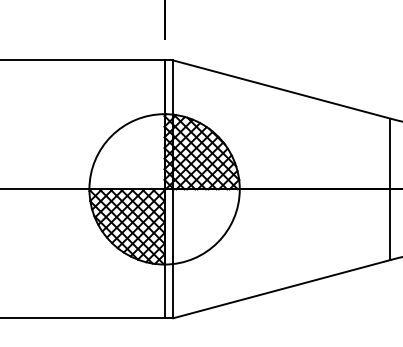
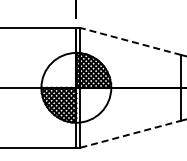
line: (281, 89) -> (130, 41), solid -> dashed
line: (283, 289) -> (131, 134), solid -> dashed

